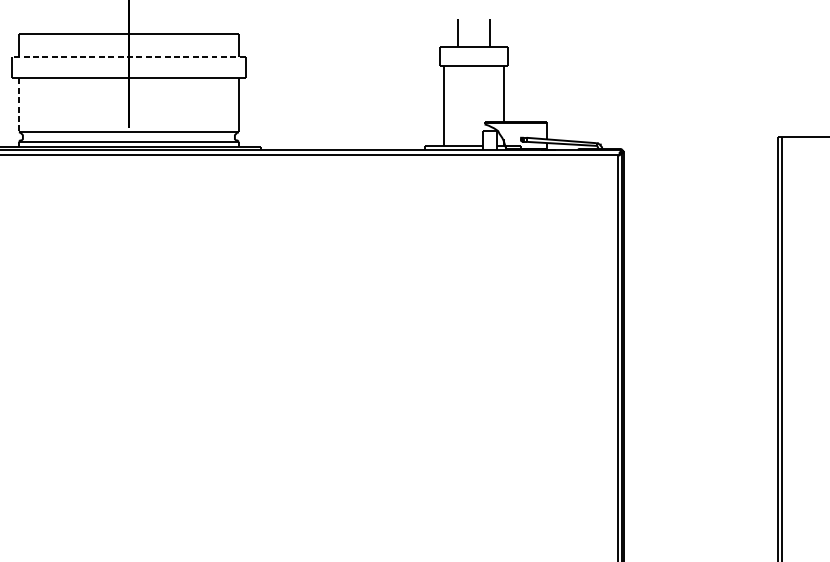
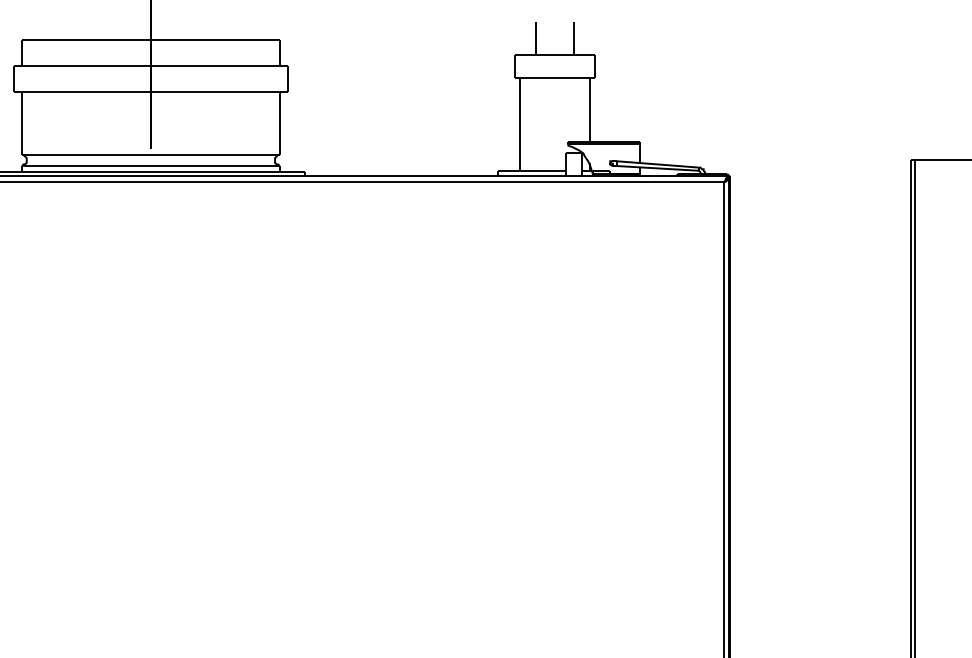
line: (128, 56) -> (150, 66), dashed -> solid
line: (19, 105) -> (22, 123), dashed -> solid

